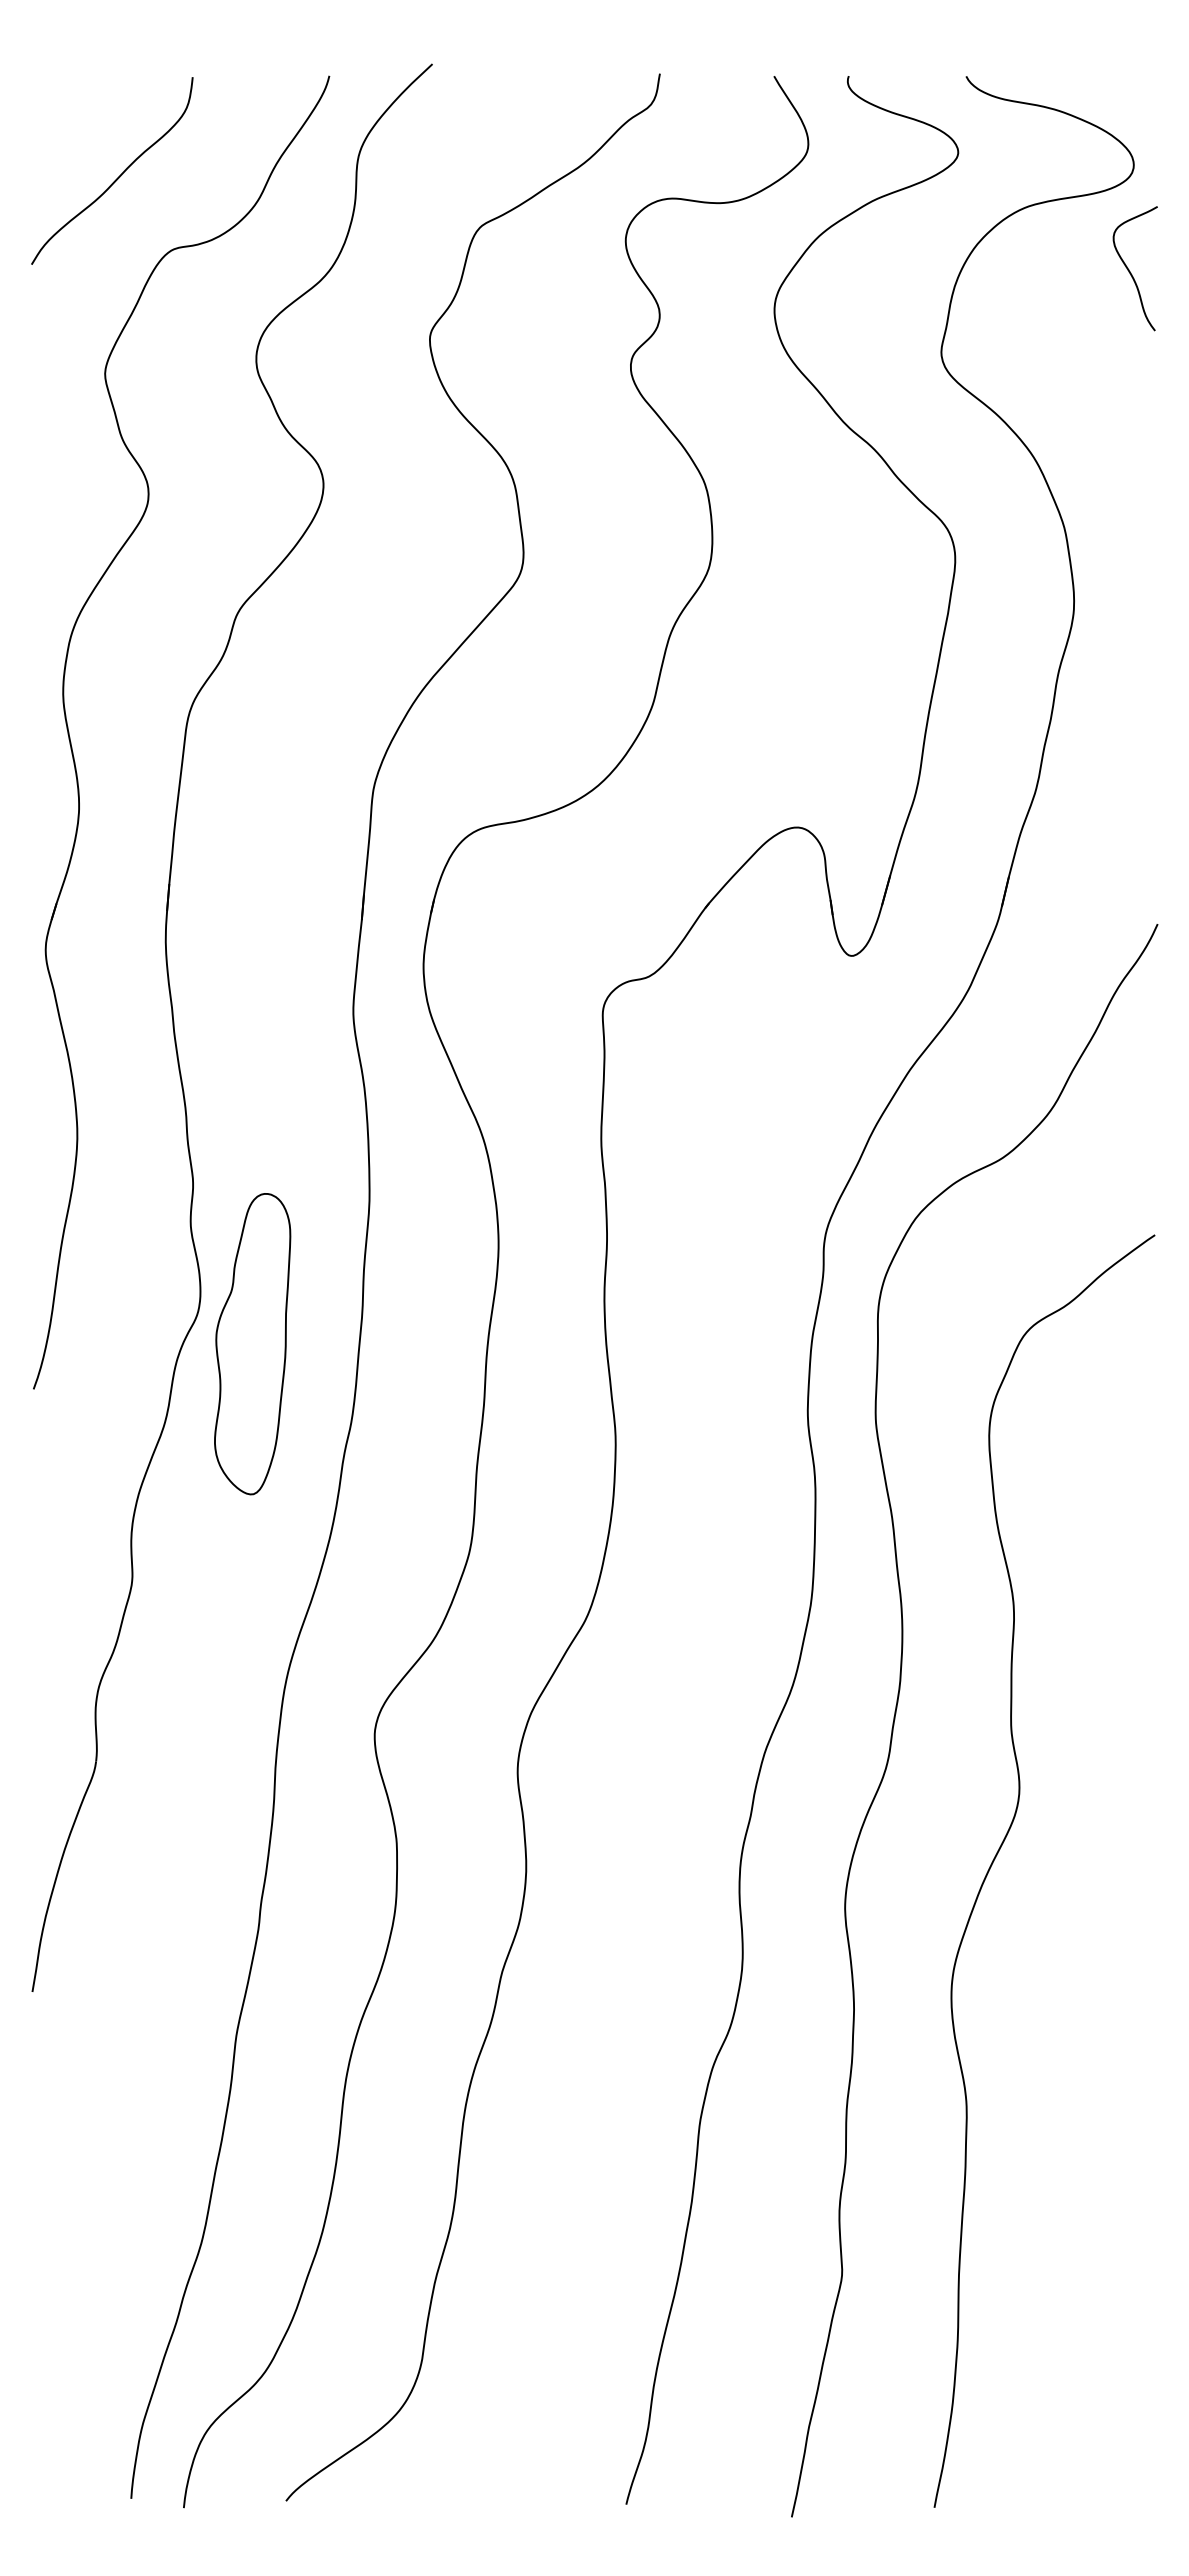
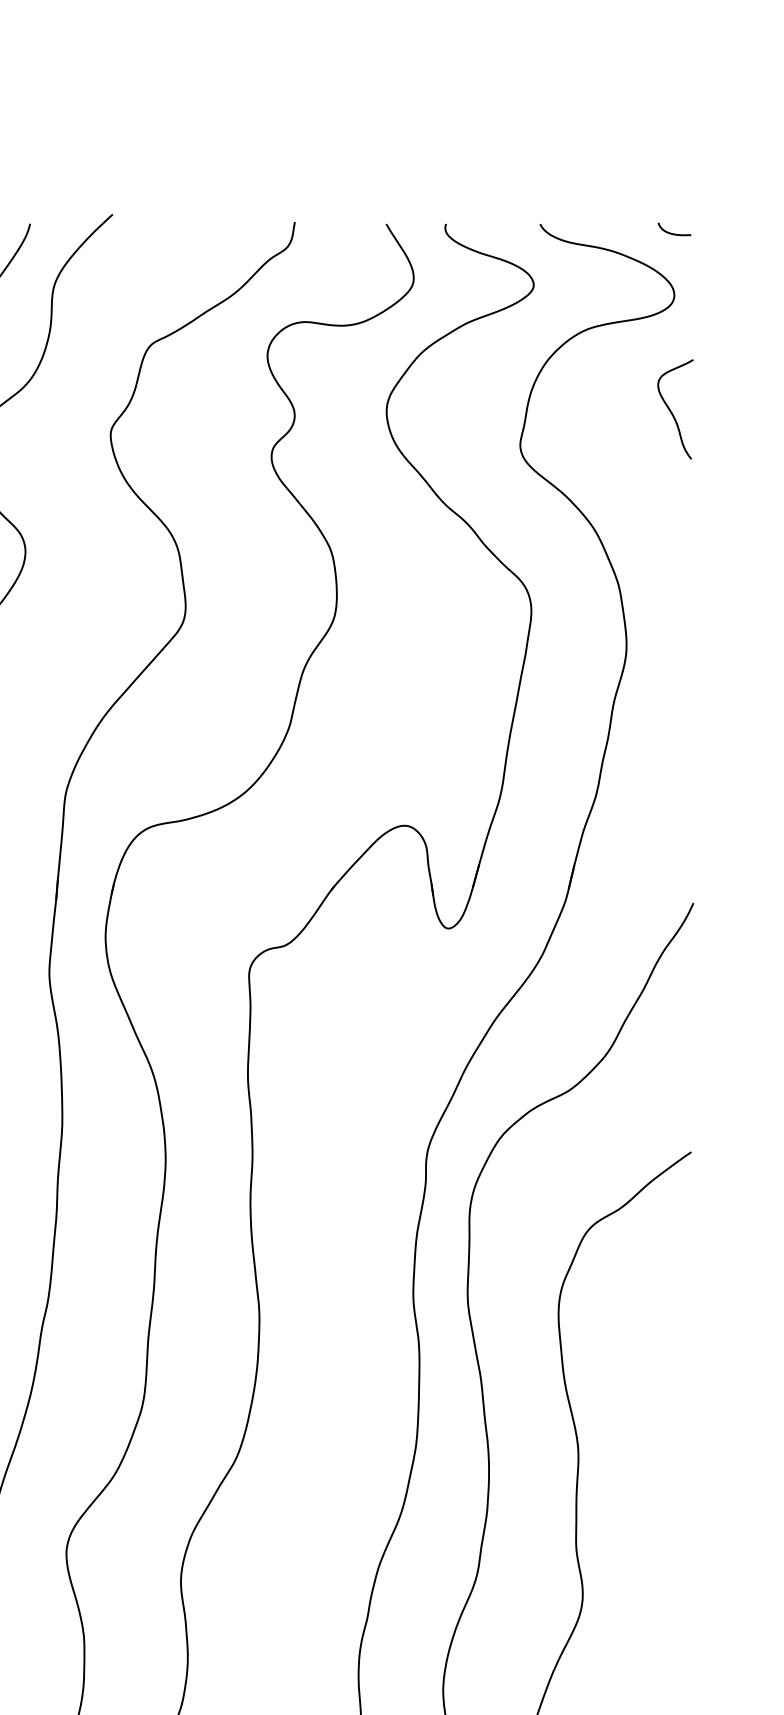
curve: (1131, 87) -> (672, 233), added
curve: (1130, 271) -> (671, 411), moved

